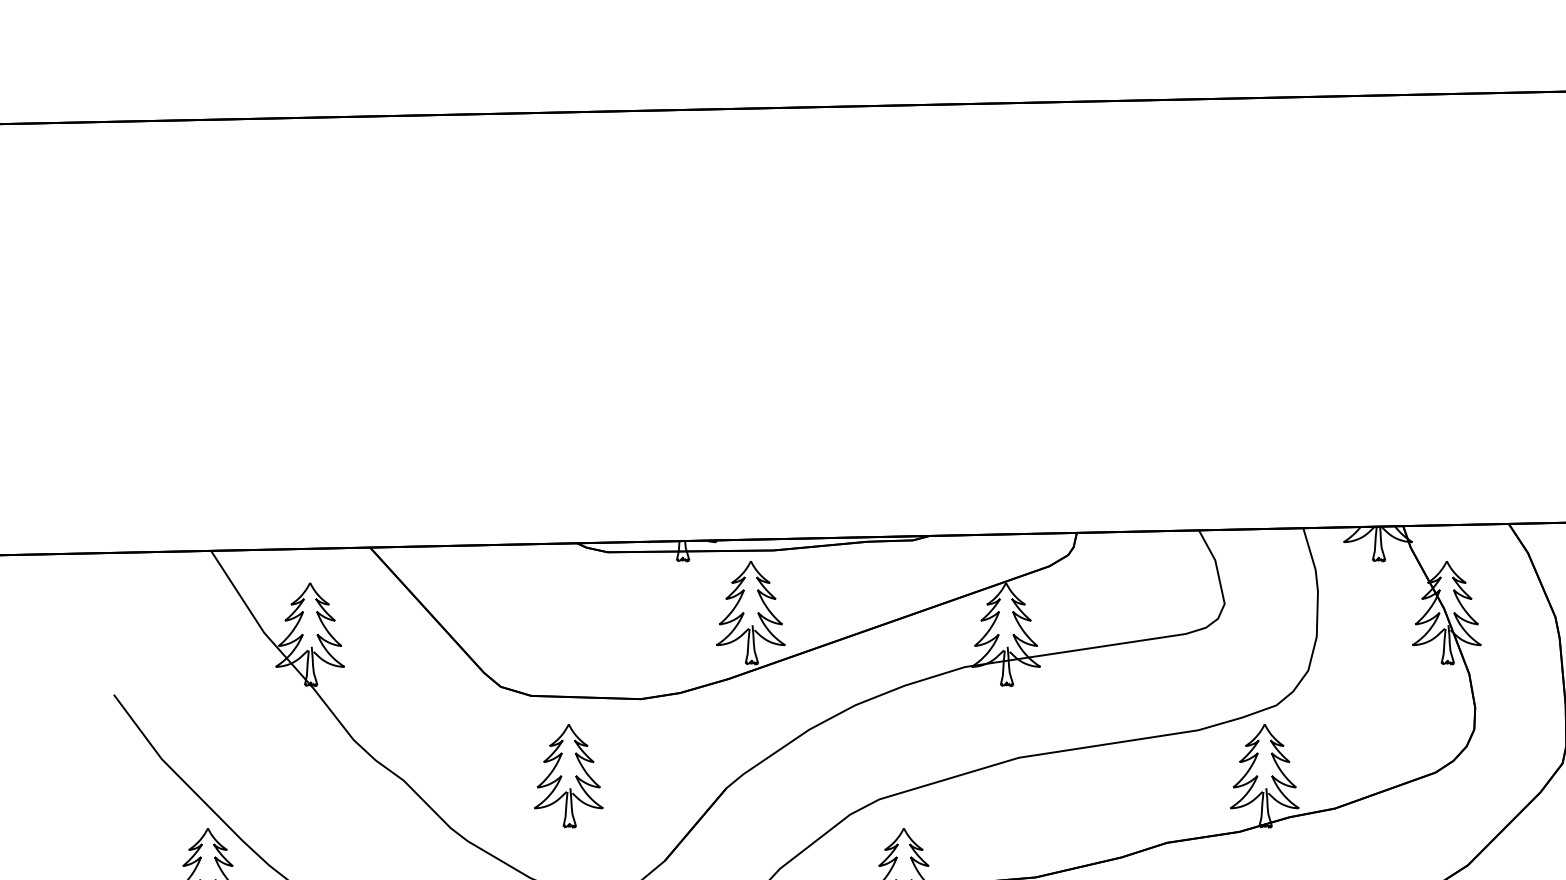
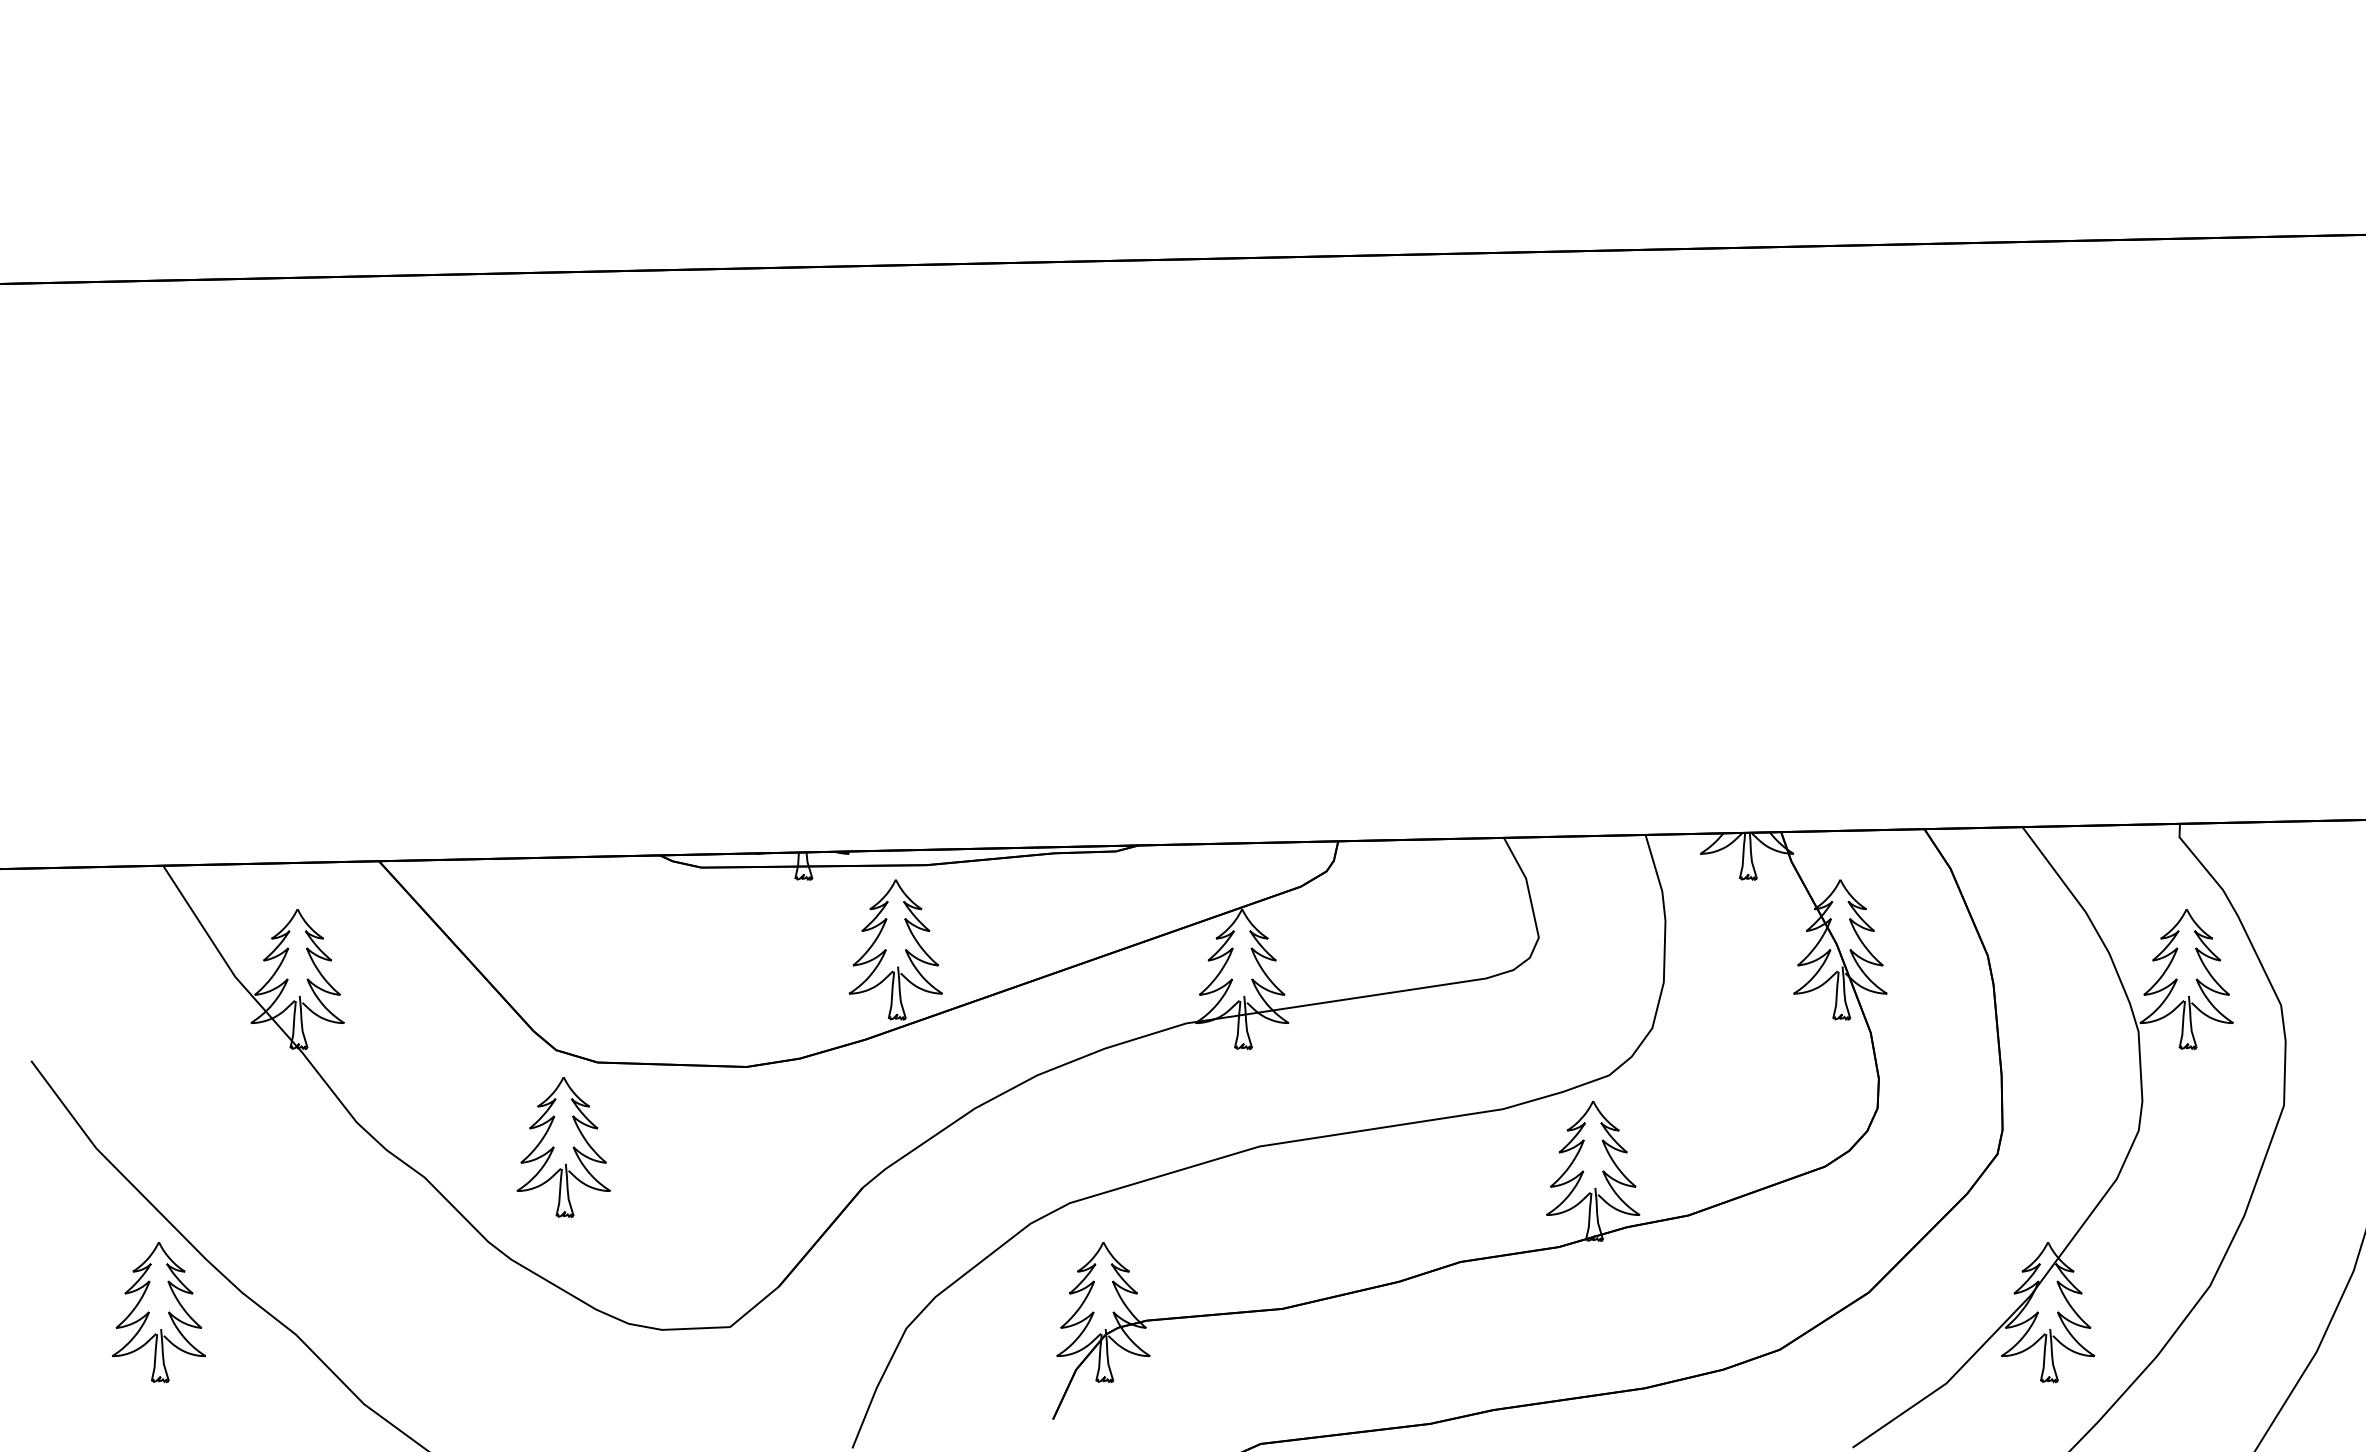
part: (568, 776) -> (563, 1147), moved

